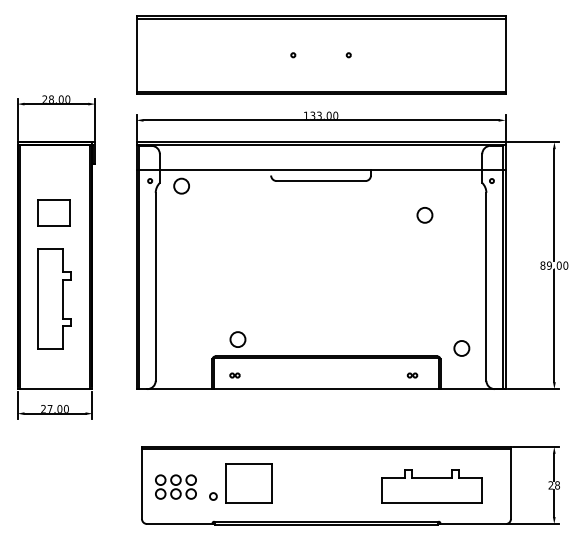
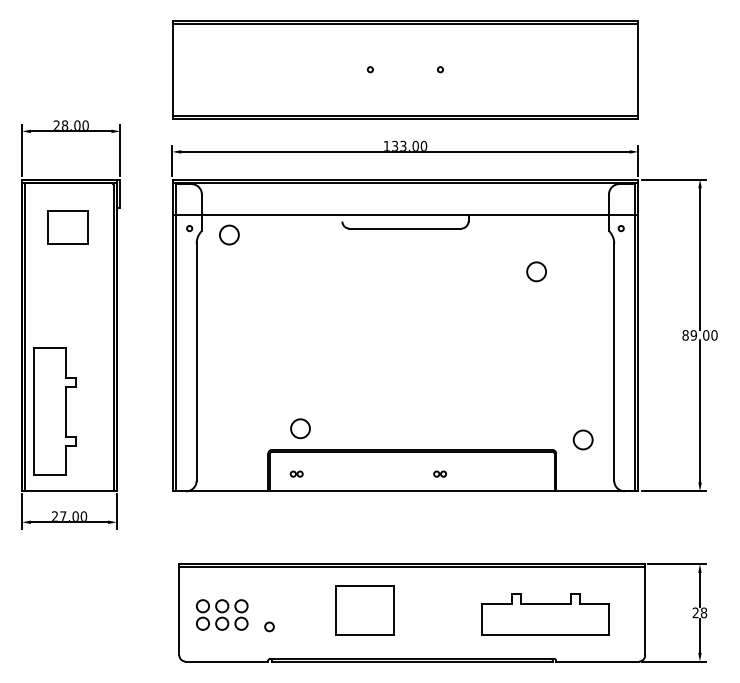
part: (53, 212) -> (67, 226), moved
part: (54, 298) -> (54, 410), moved
part: (412, 375) -> (440, 474), moved
part: (248, 483) -> (364, 610), moved

